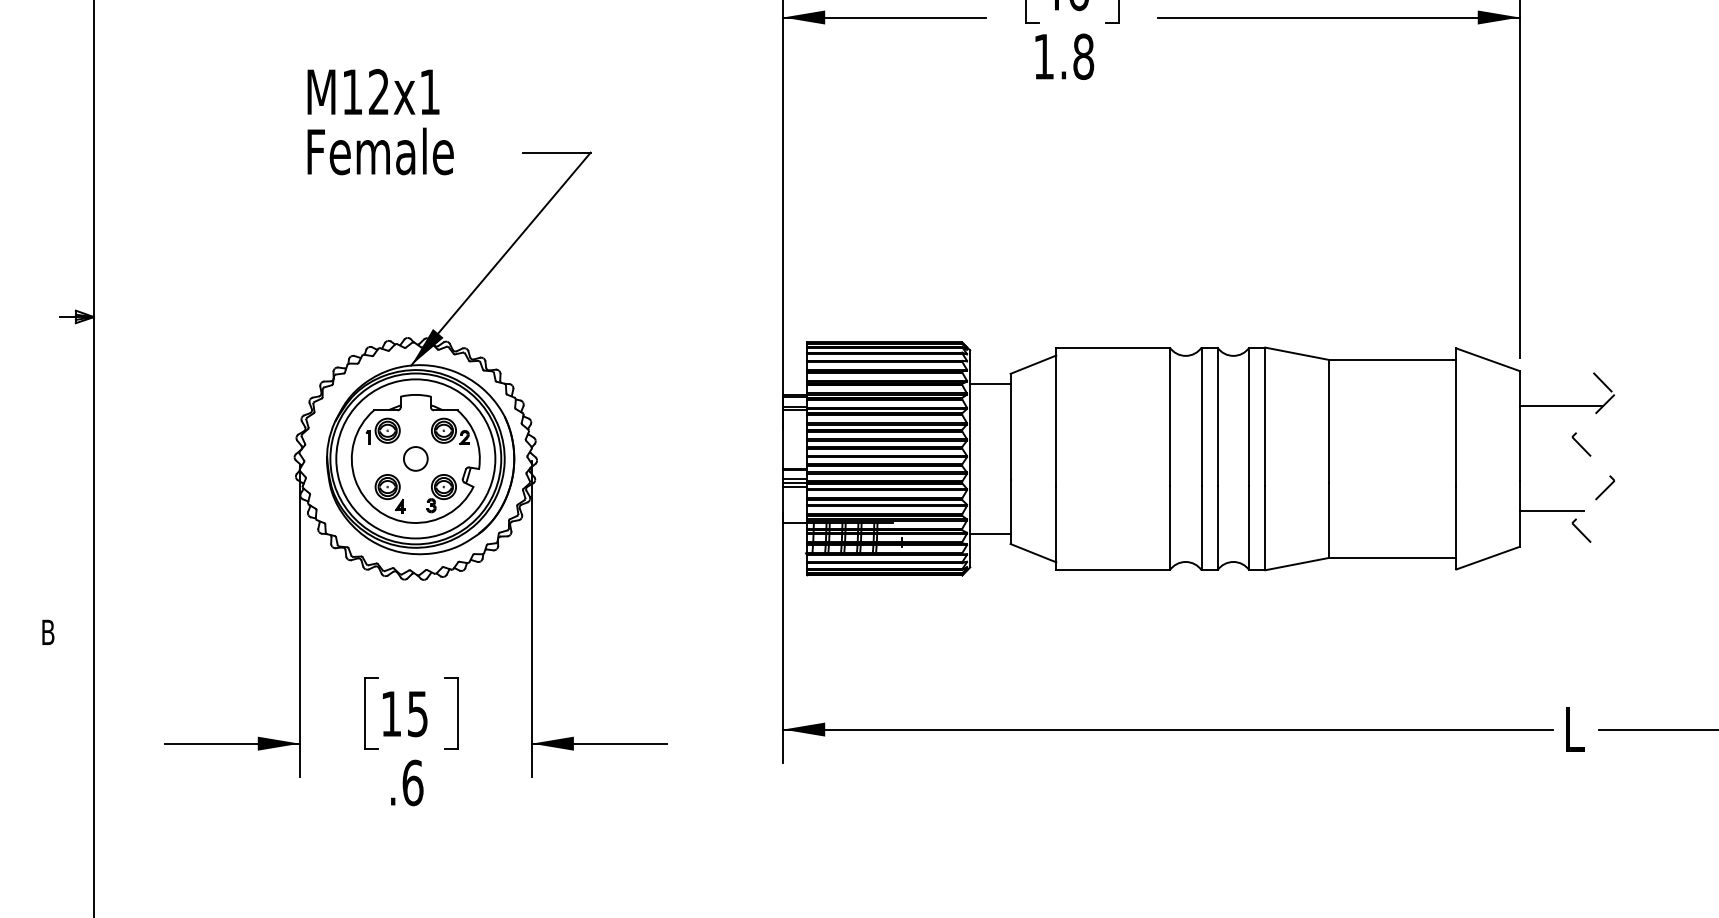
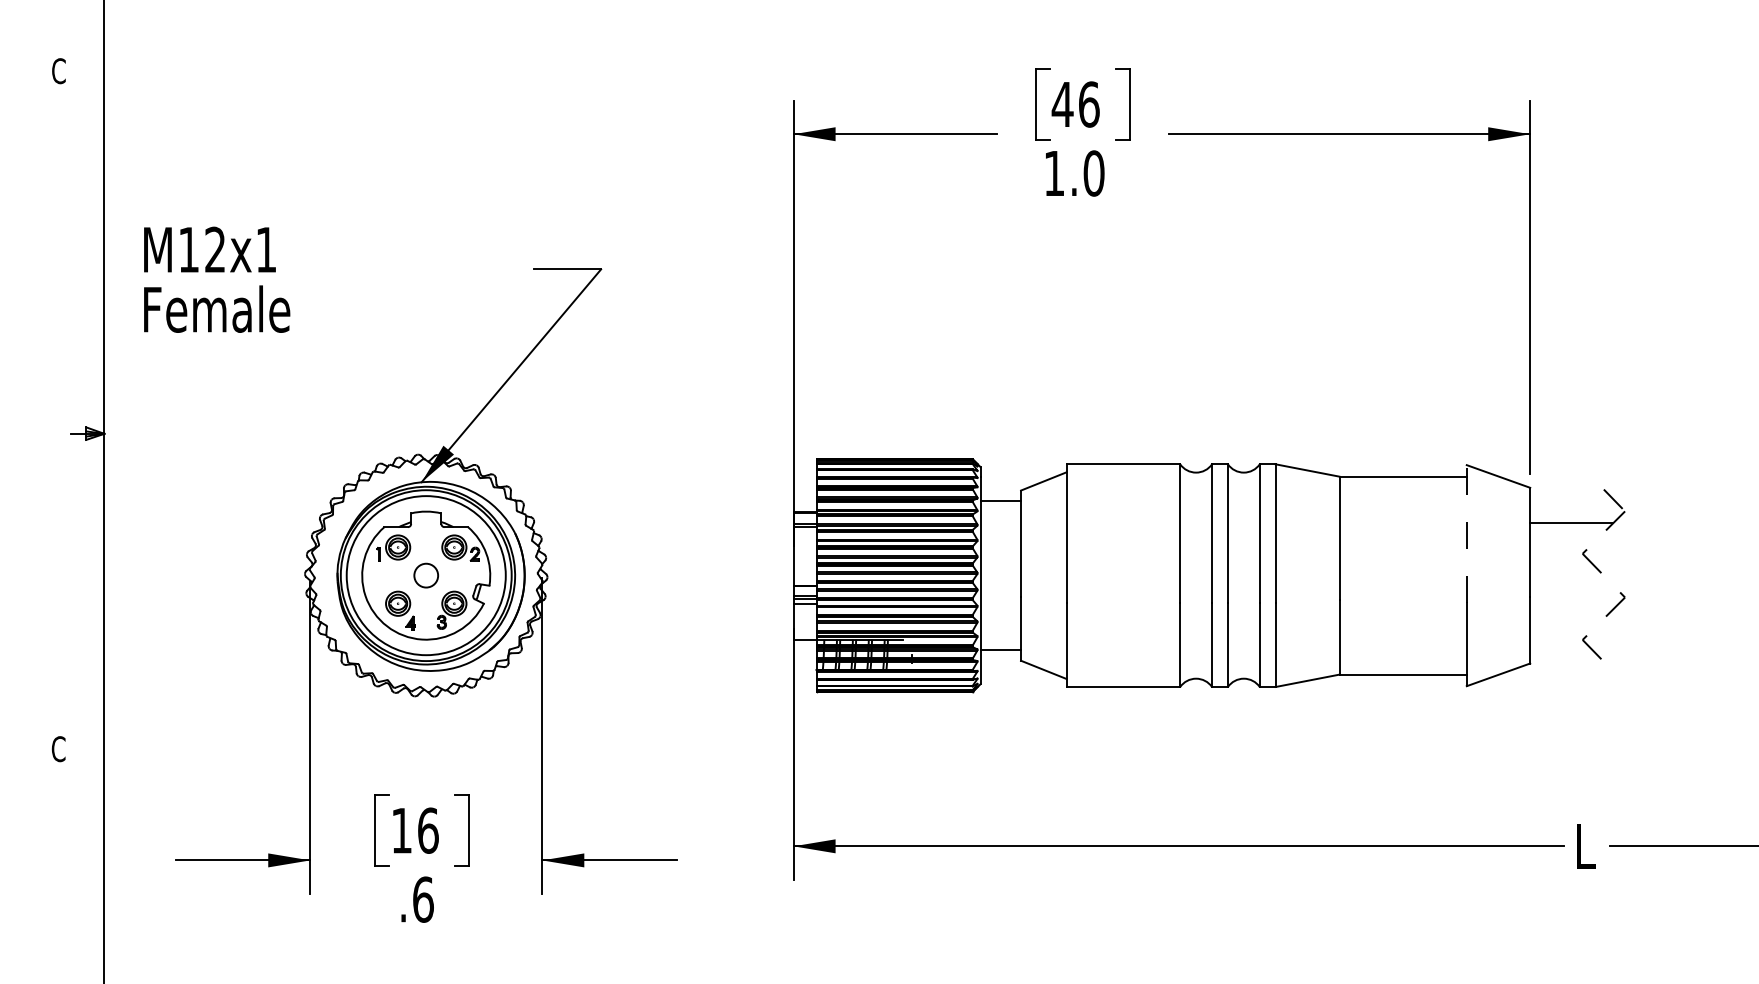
text: (1083, 56) -> (1093, 173), 1.8 -> 1.0
text: (381, 121) -> (217, 279), moved
line: (1456, 417) -> (1466, 534), solid -> dashed
line: (1552, 511) -> (1562, 628), removed
text: (48, 632) -> (58, 749), B -> C
text: (418, 713) -> (428, 830), 15 -> 16

